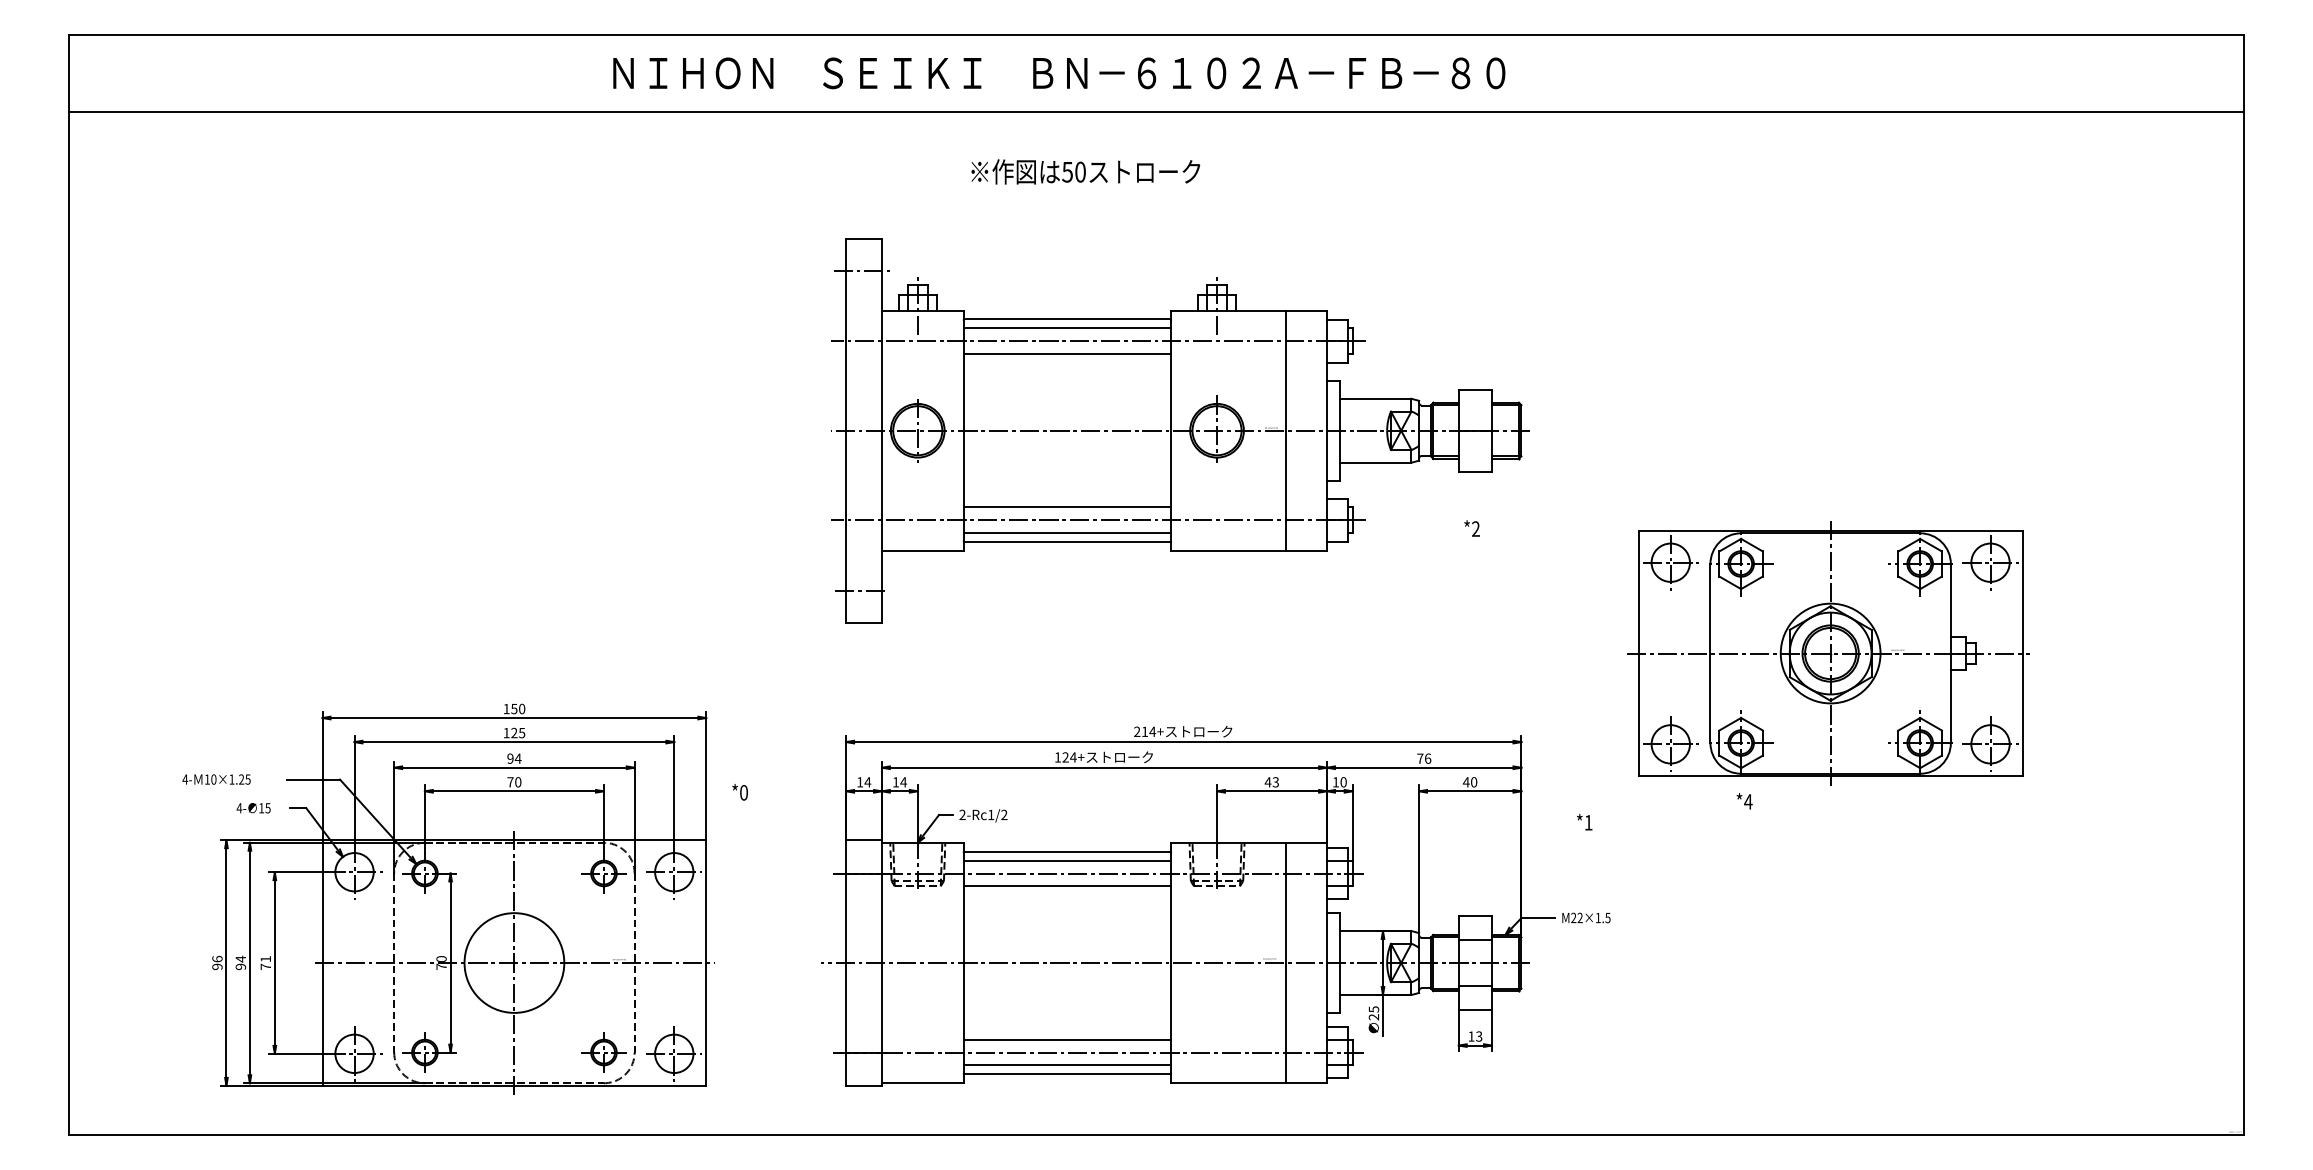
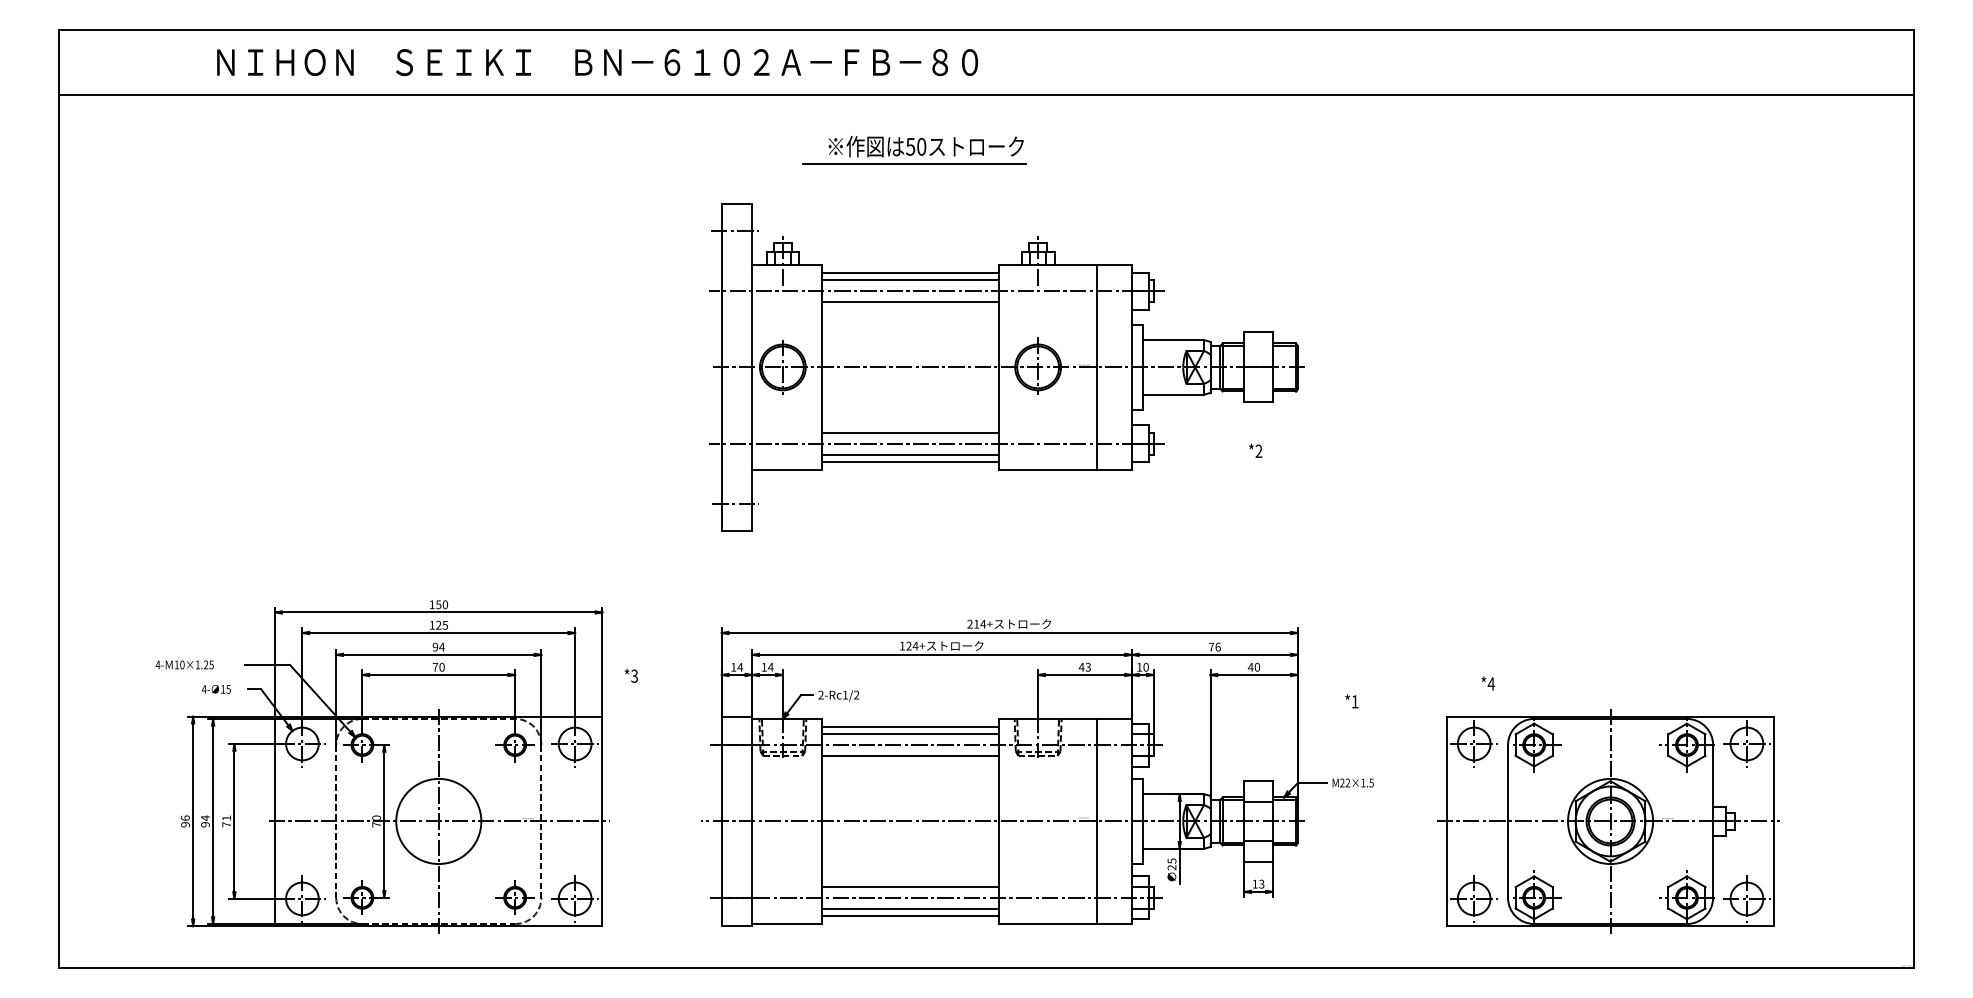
text: (1059, 73) -> (597, 62), moved
line: (1072, 192) -> (914, 164), added
part: (1828, 653) -> (1608, 821), moved
text: (743, 791) -> (634, 675), *0 -> *3

